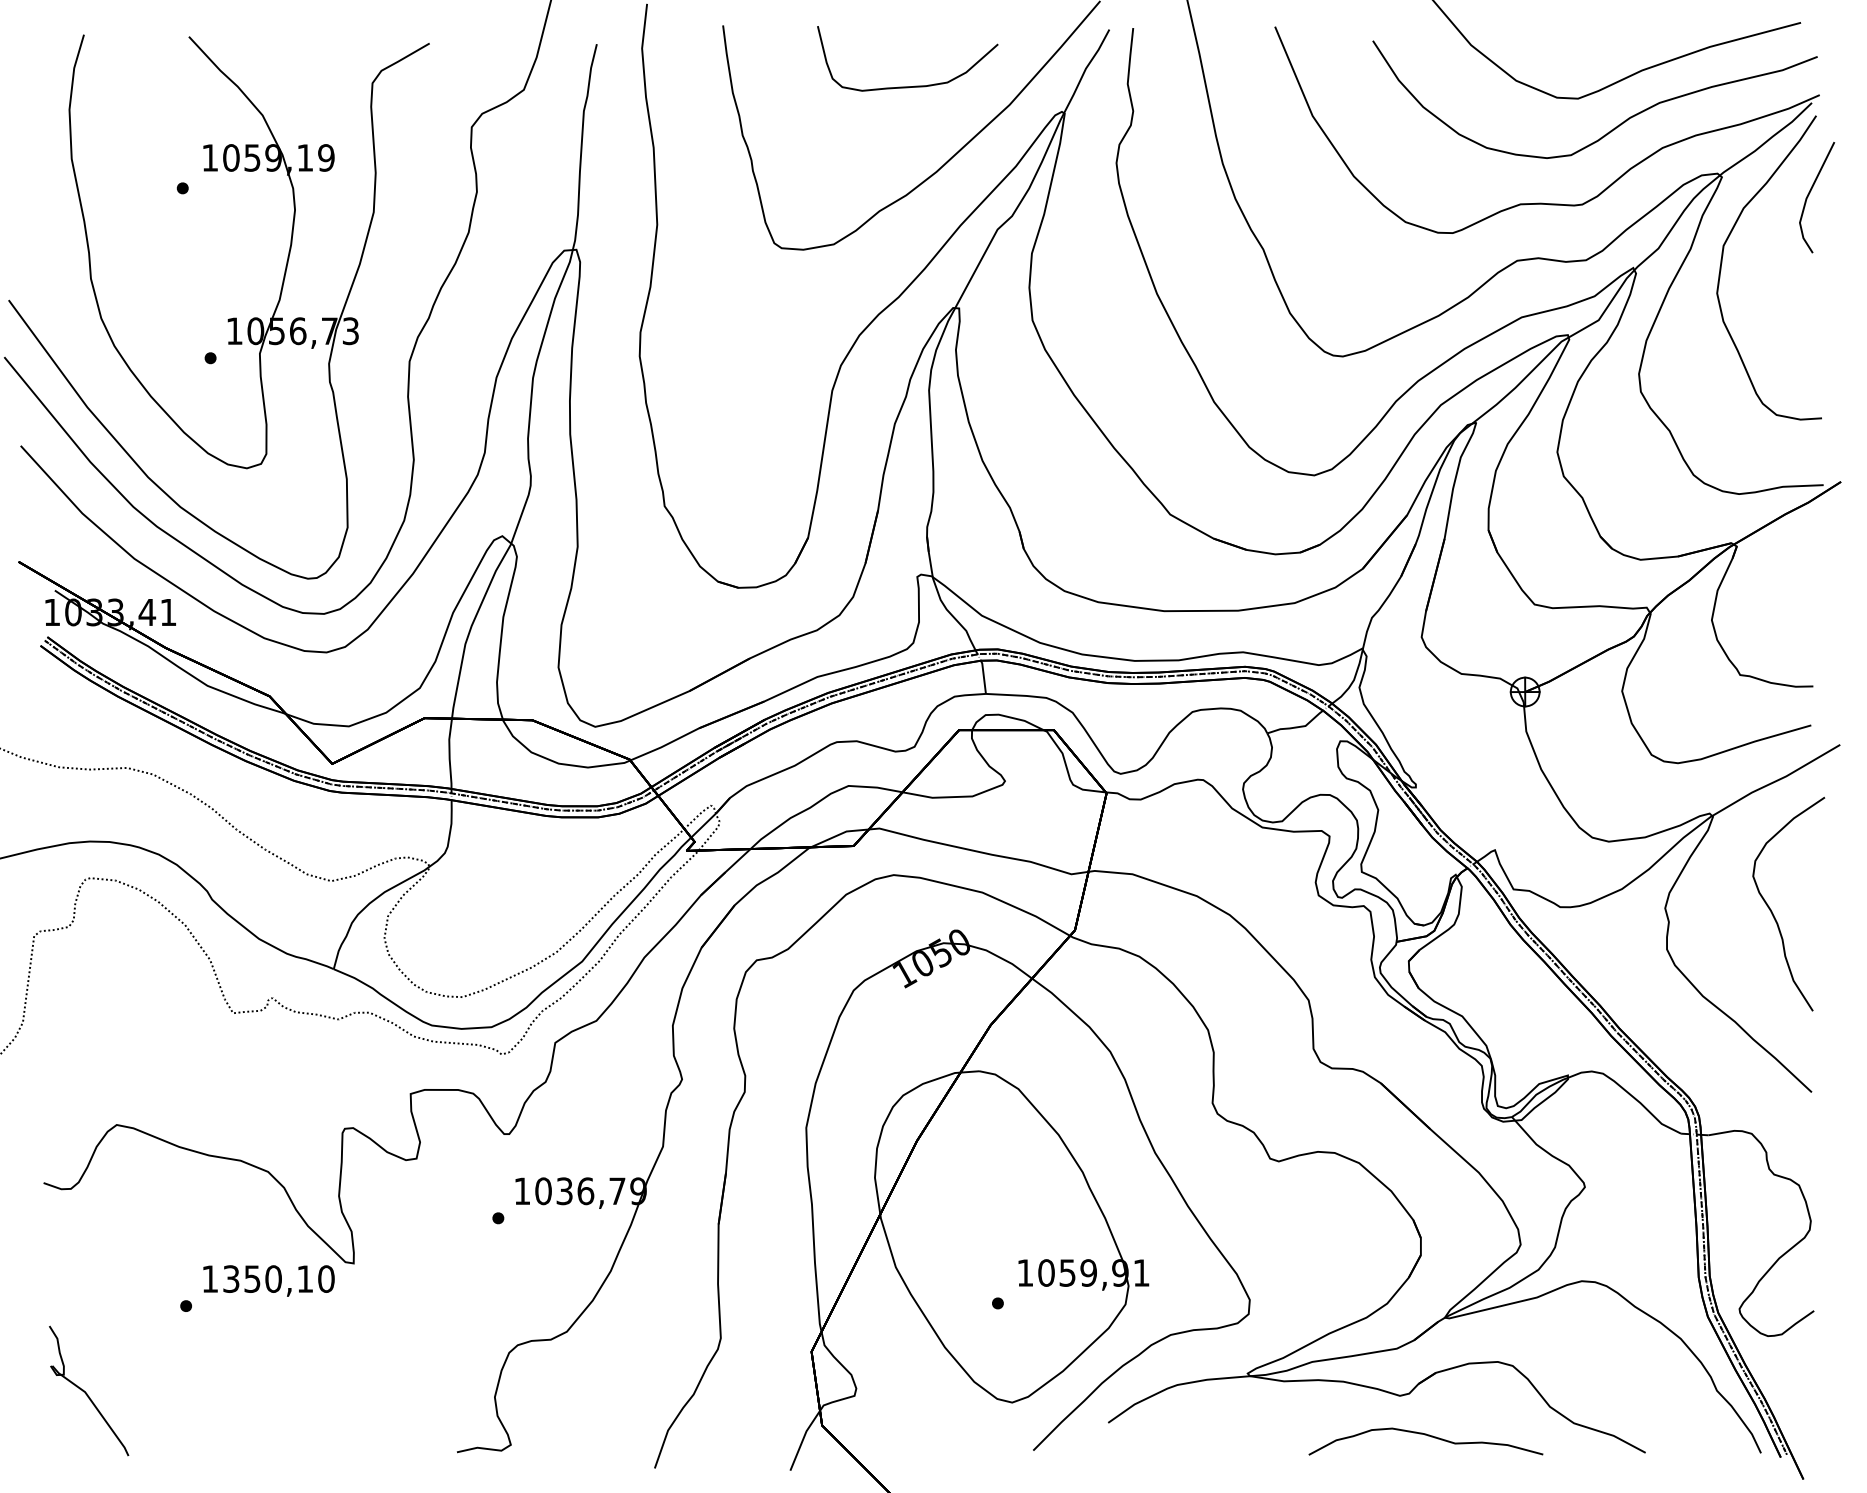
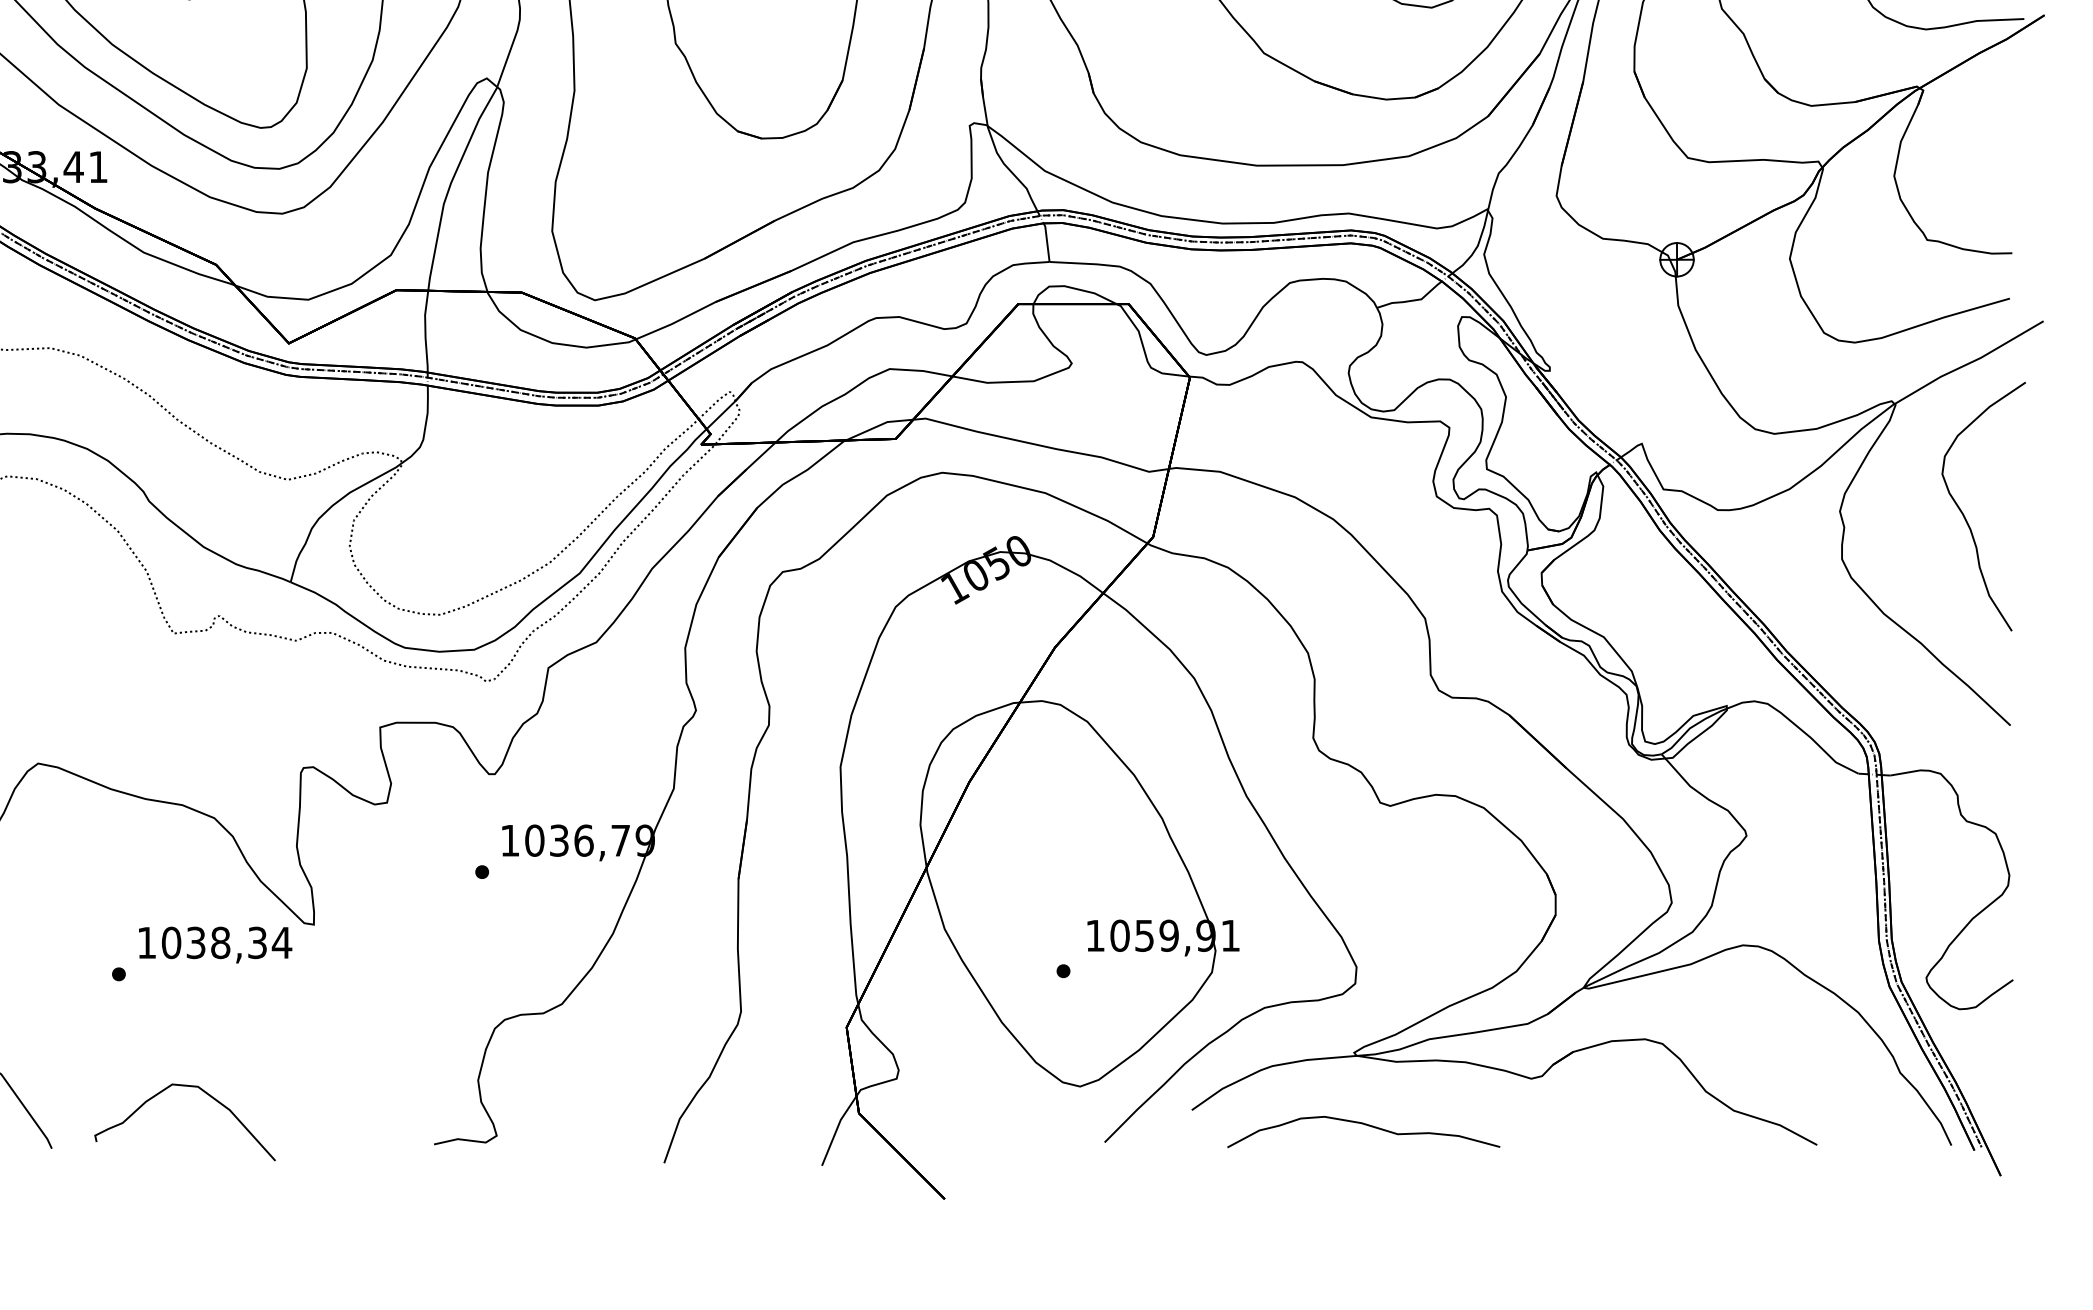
text: (279, 1278) -> (227, 942), 1350,10 -> 1038,34
curve: (247, 1403) -> (190, 1087), added
curve: (1428, 1436) -> (1366, 1126), moved

